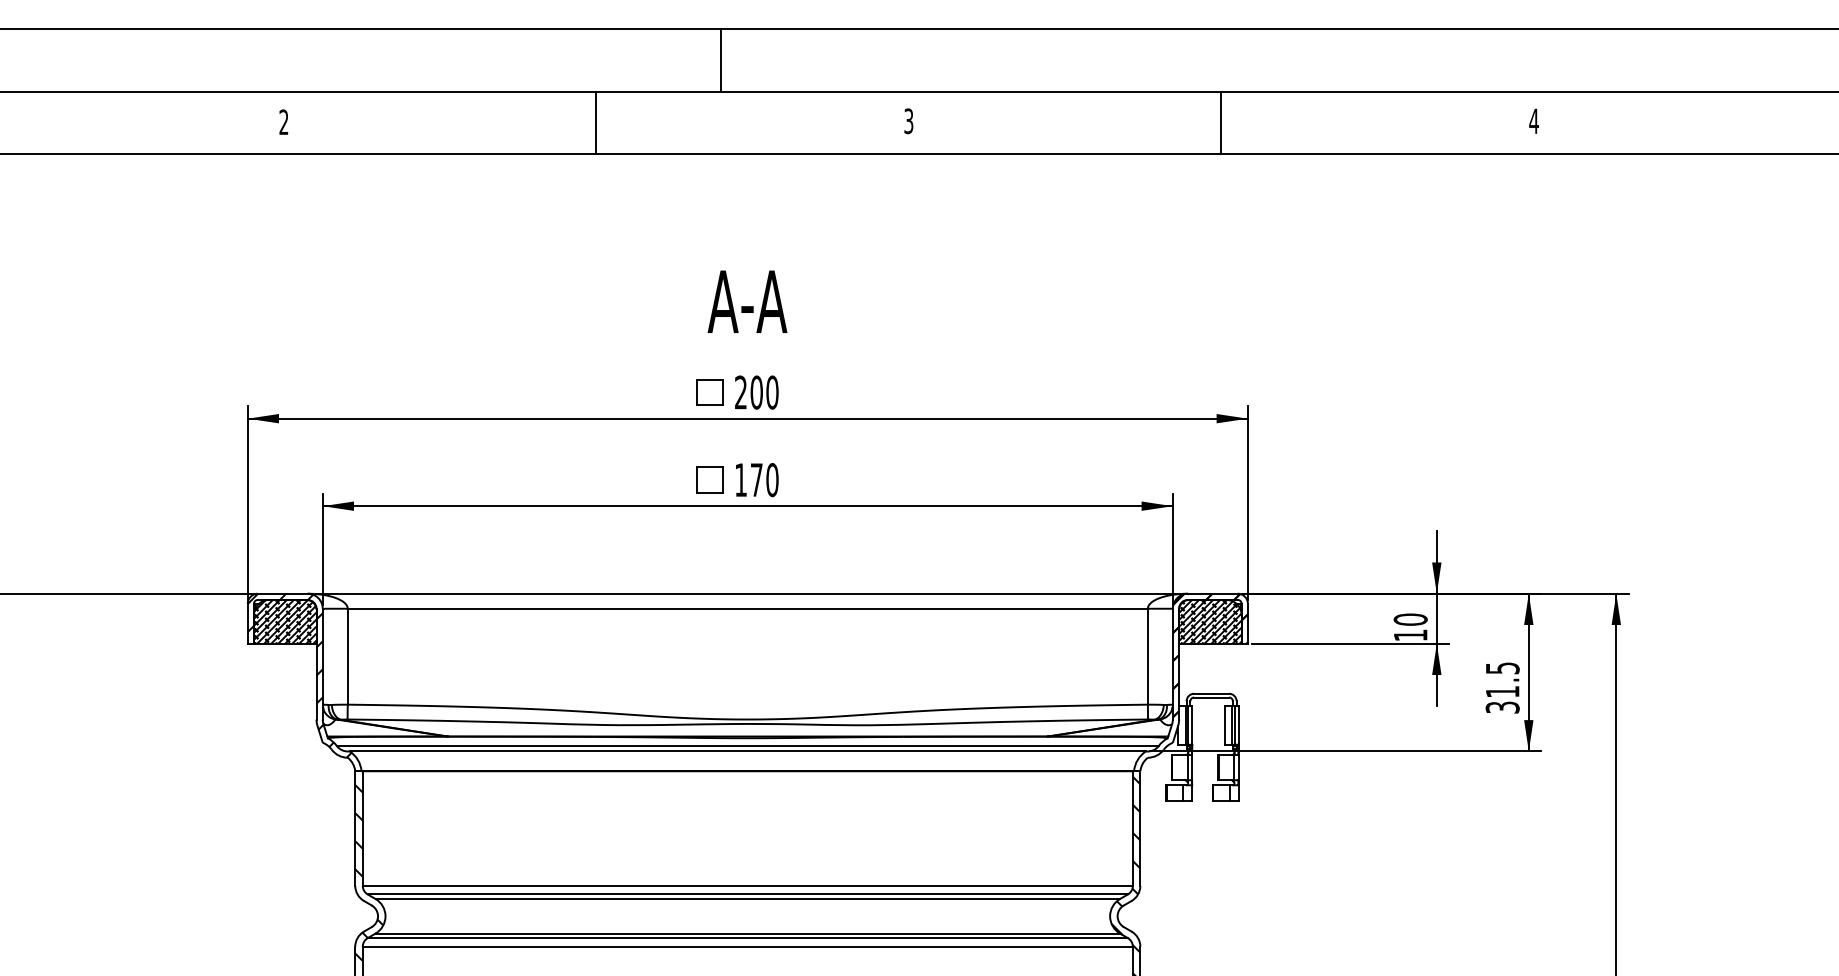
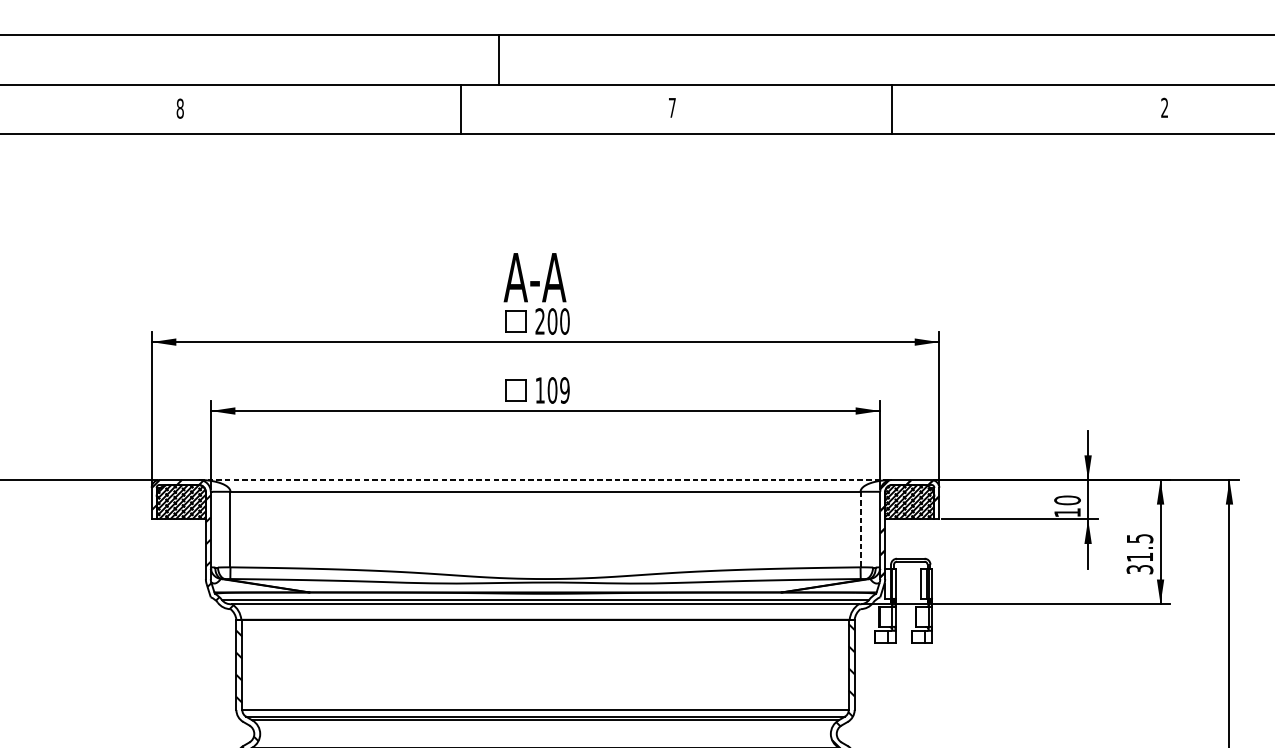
line: (721, 60) -> (499, 60), moved
text: (1533, 120) -> (1164, 107), 4 -> 2
text: (908, 121) -> (672, 108), 3 -> 7
text: (283, 122) -> (179, 108), 2 -> 8
line: (596, 122) -> (461, 108), moved
line: (1221, 122) -> (892, 108), moved
text: (747, 301) -> (535, 277), moved
text: (764, 480) -> (558, 390), 170 -> 109
line: (748, 593) -> (546, 479), solid -> dashed
line: (1147, 656) -> (860, 529), solid -> dashed

